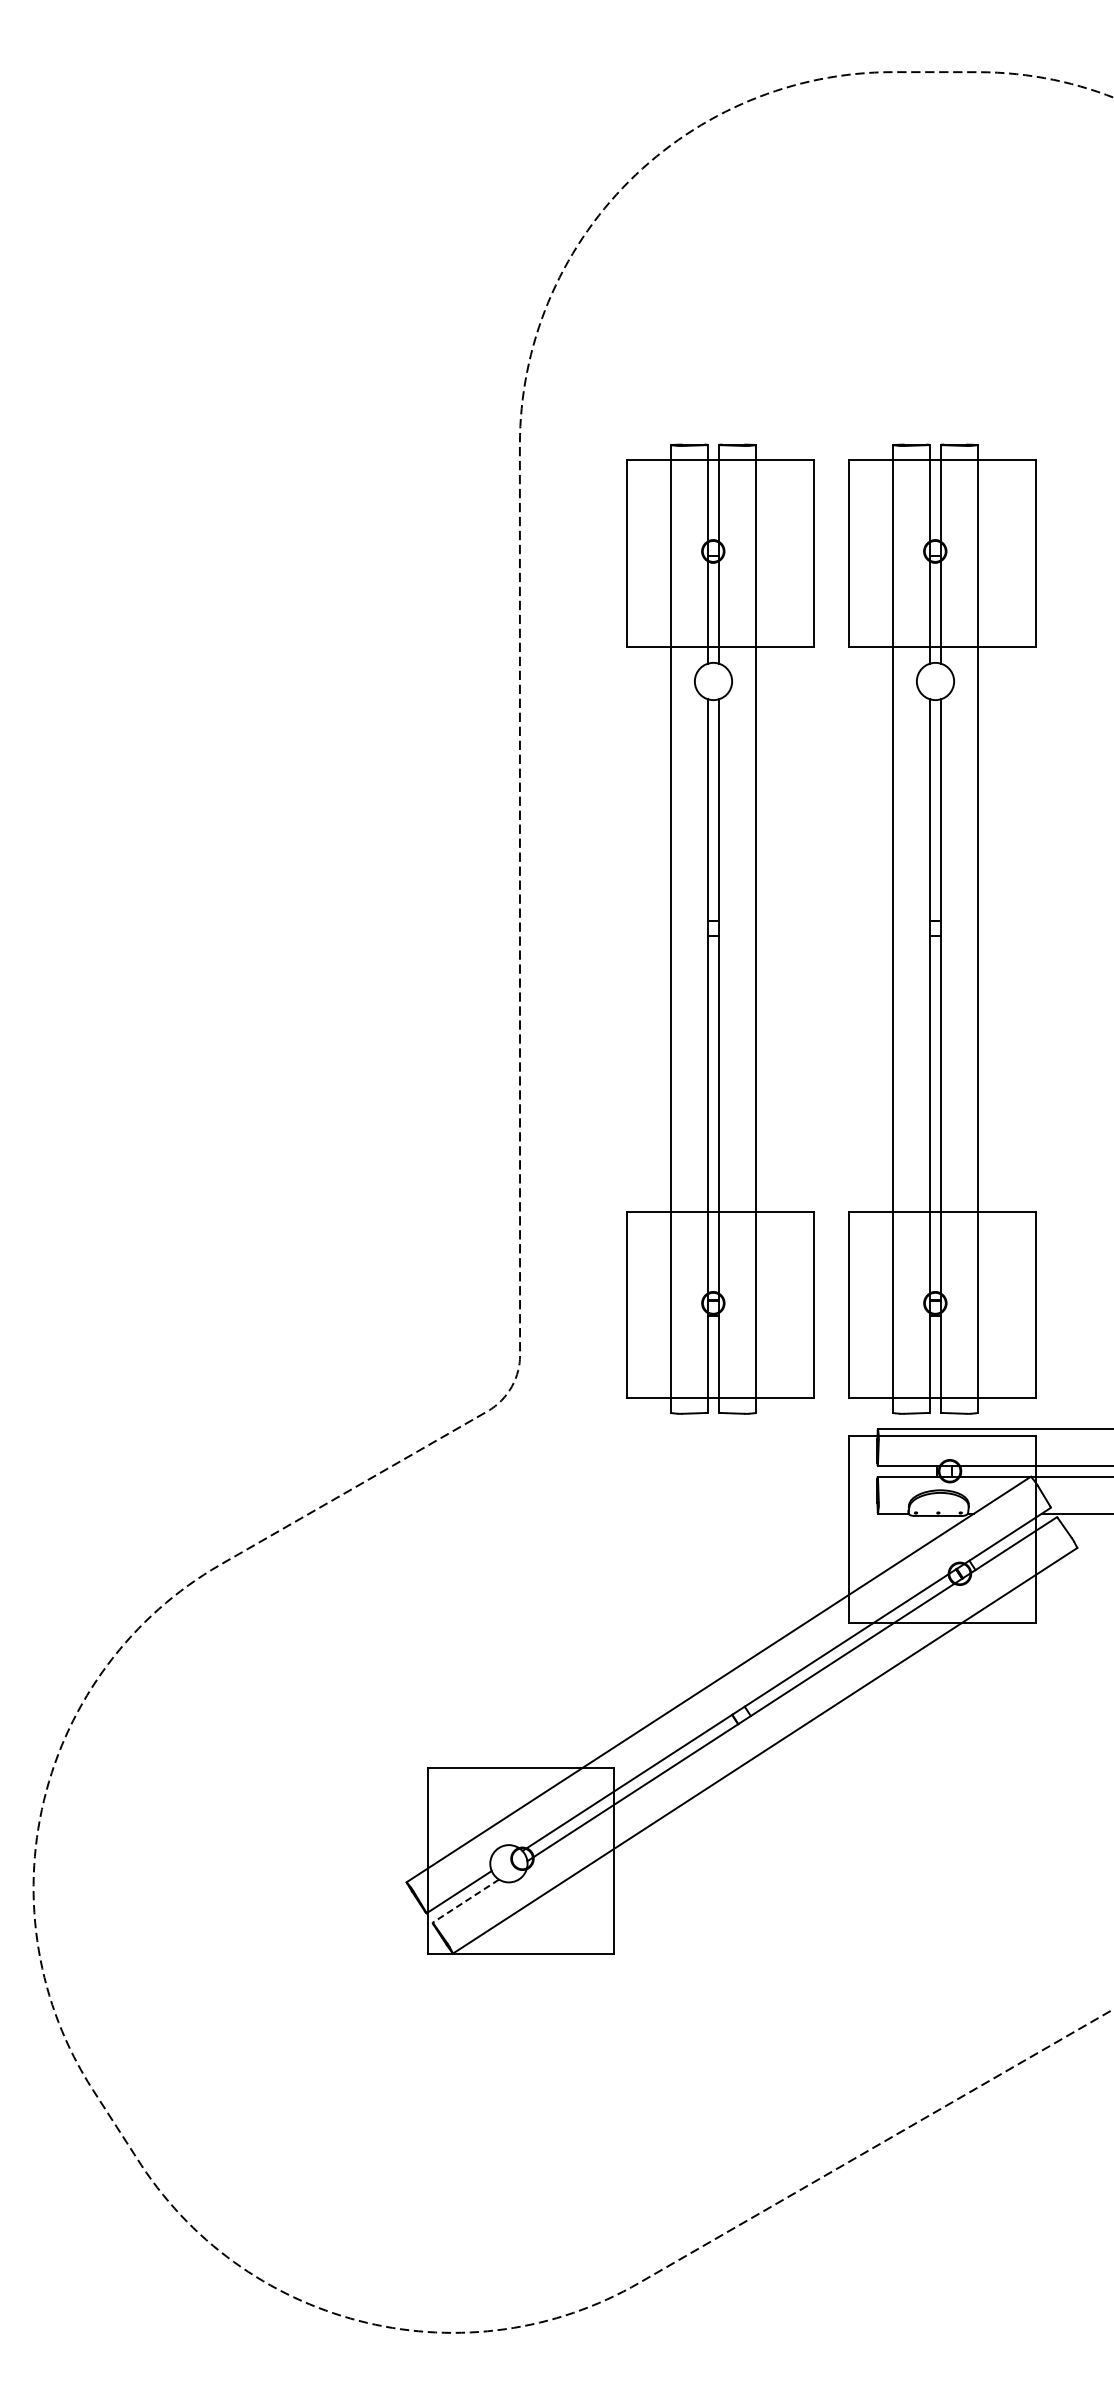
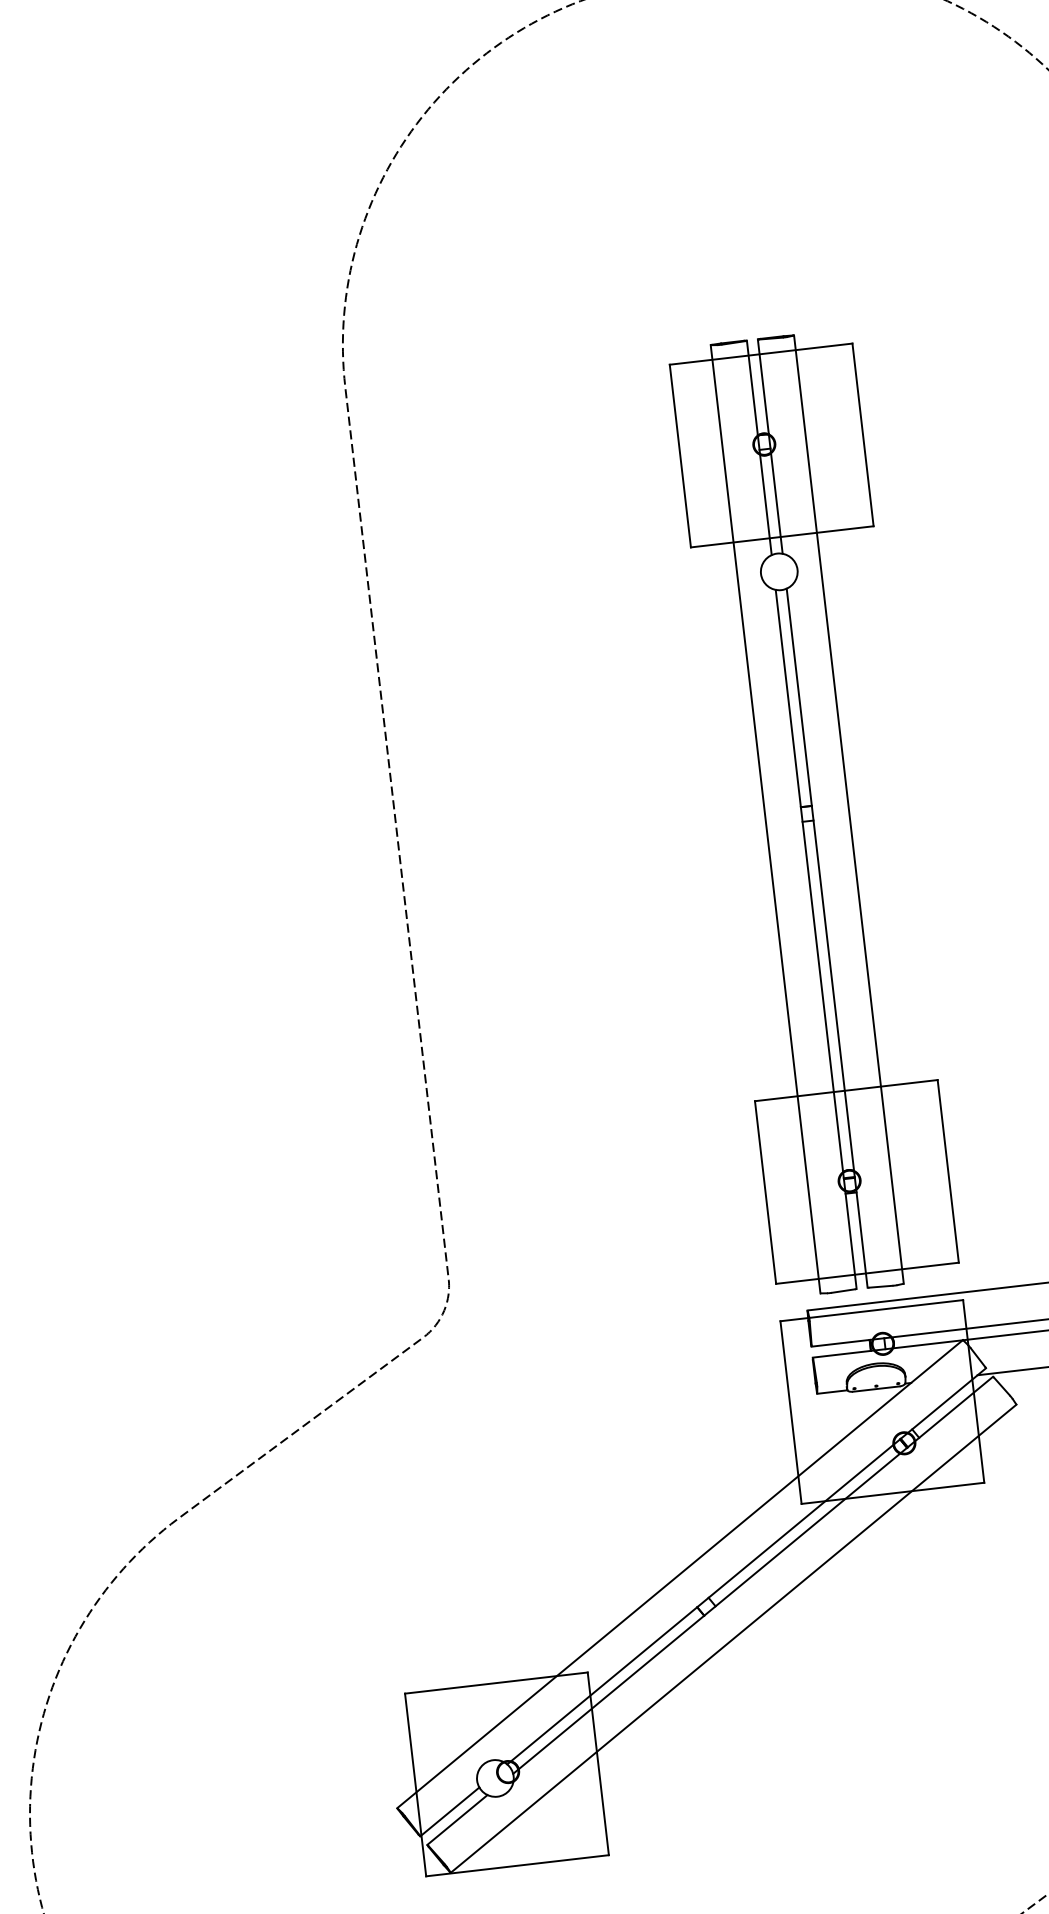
part: (720, 928) -> (596, 838), removed
line: (465, 1901) -> (457, 1820), dashed -> solid

